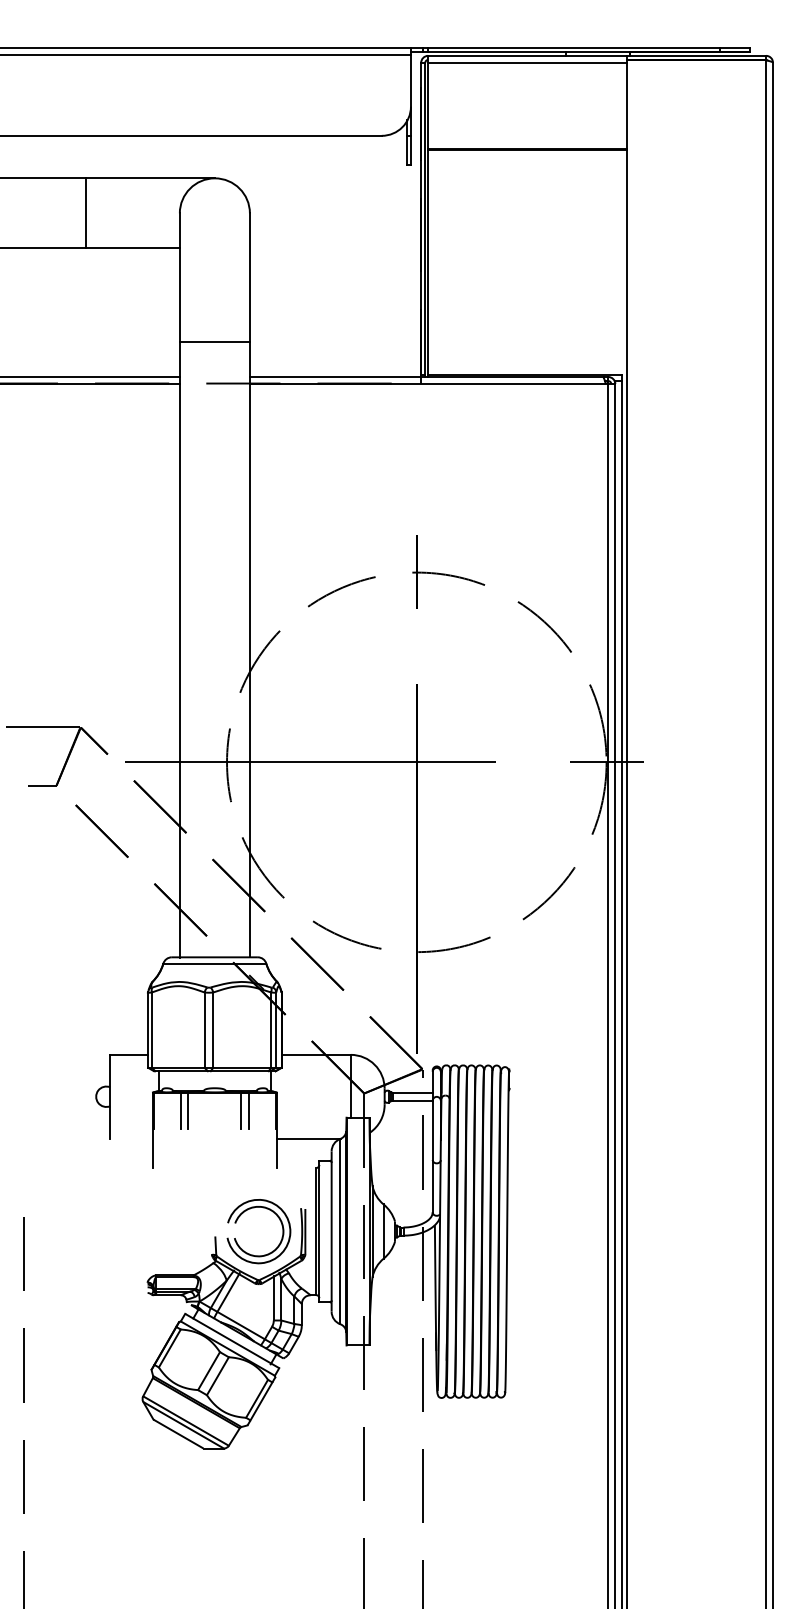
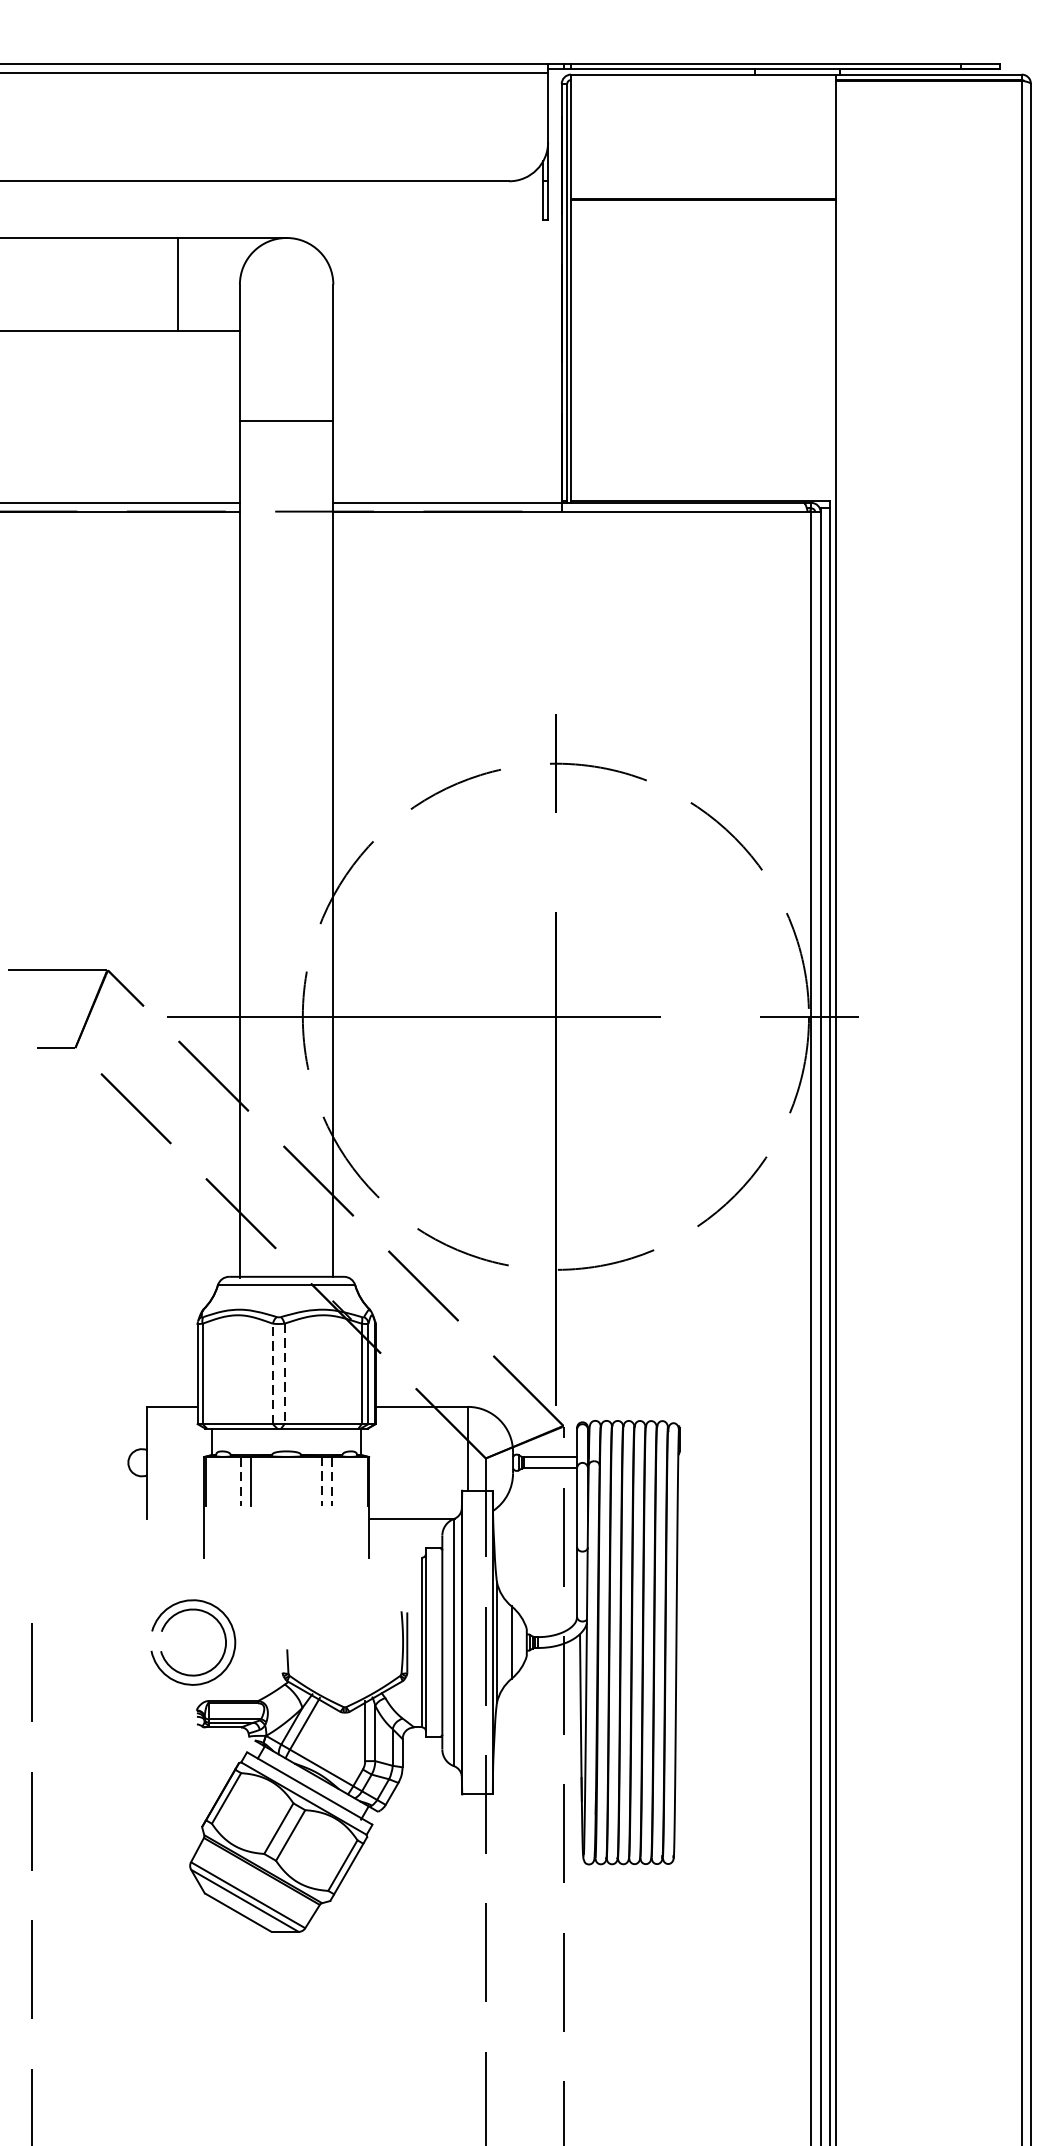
line: (527, 62) -> (703, 83), removed
line: (86, 213) -> (178, 284), moved
line: (214, 341) -> (286, 420), moved
line: (204, 1030) -> (272, 1374), solid -> dashed
line: (213, 1030) -> (284, 1374), solid -> dashed
line: (241, 1110) -> (322, 1481), solid -> dashed
line: (180, 1111) -> (240, 1482), solid -> dashed
line: (248, 1111) -> (331, 1482), solid -> dashed
part: (246, 1211) -> (176, 1615), moved

